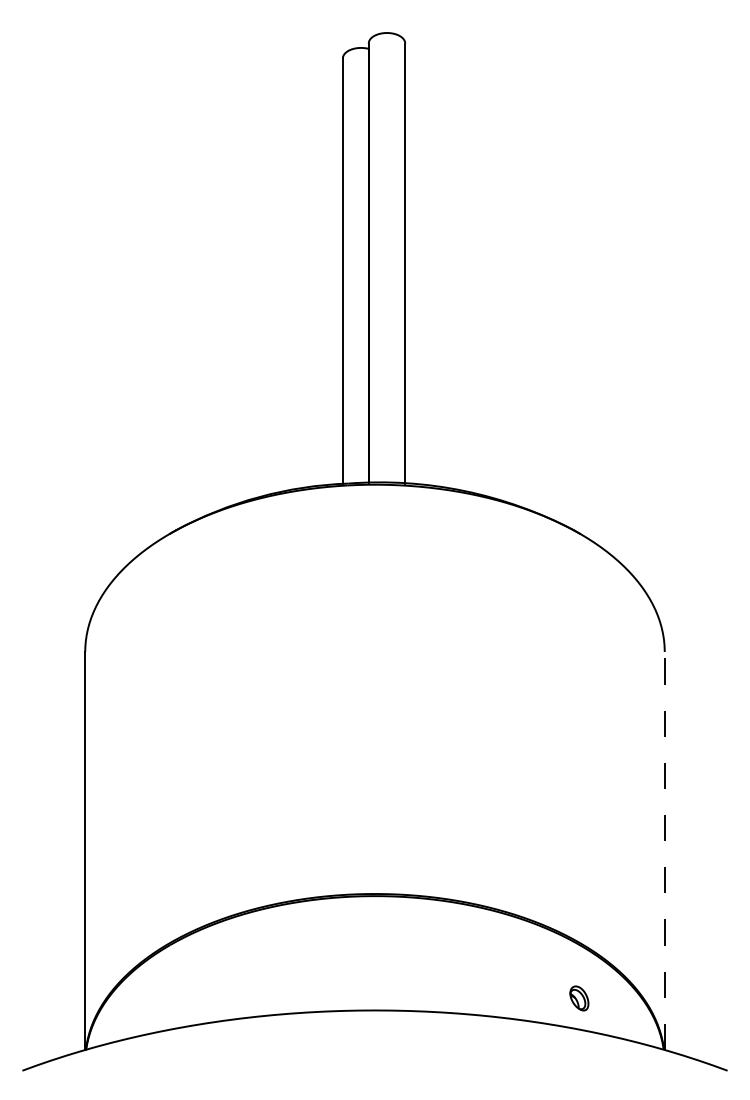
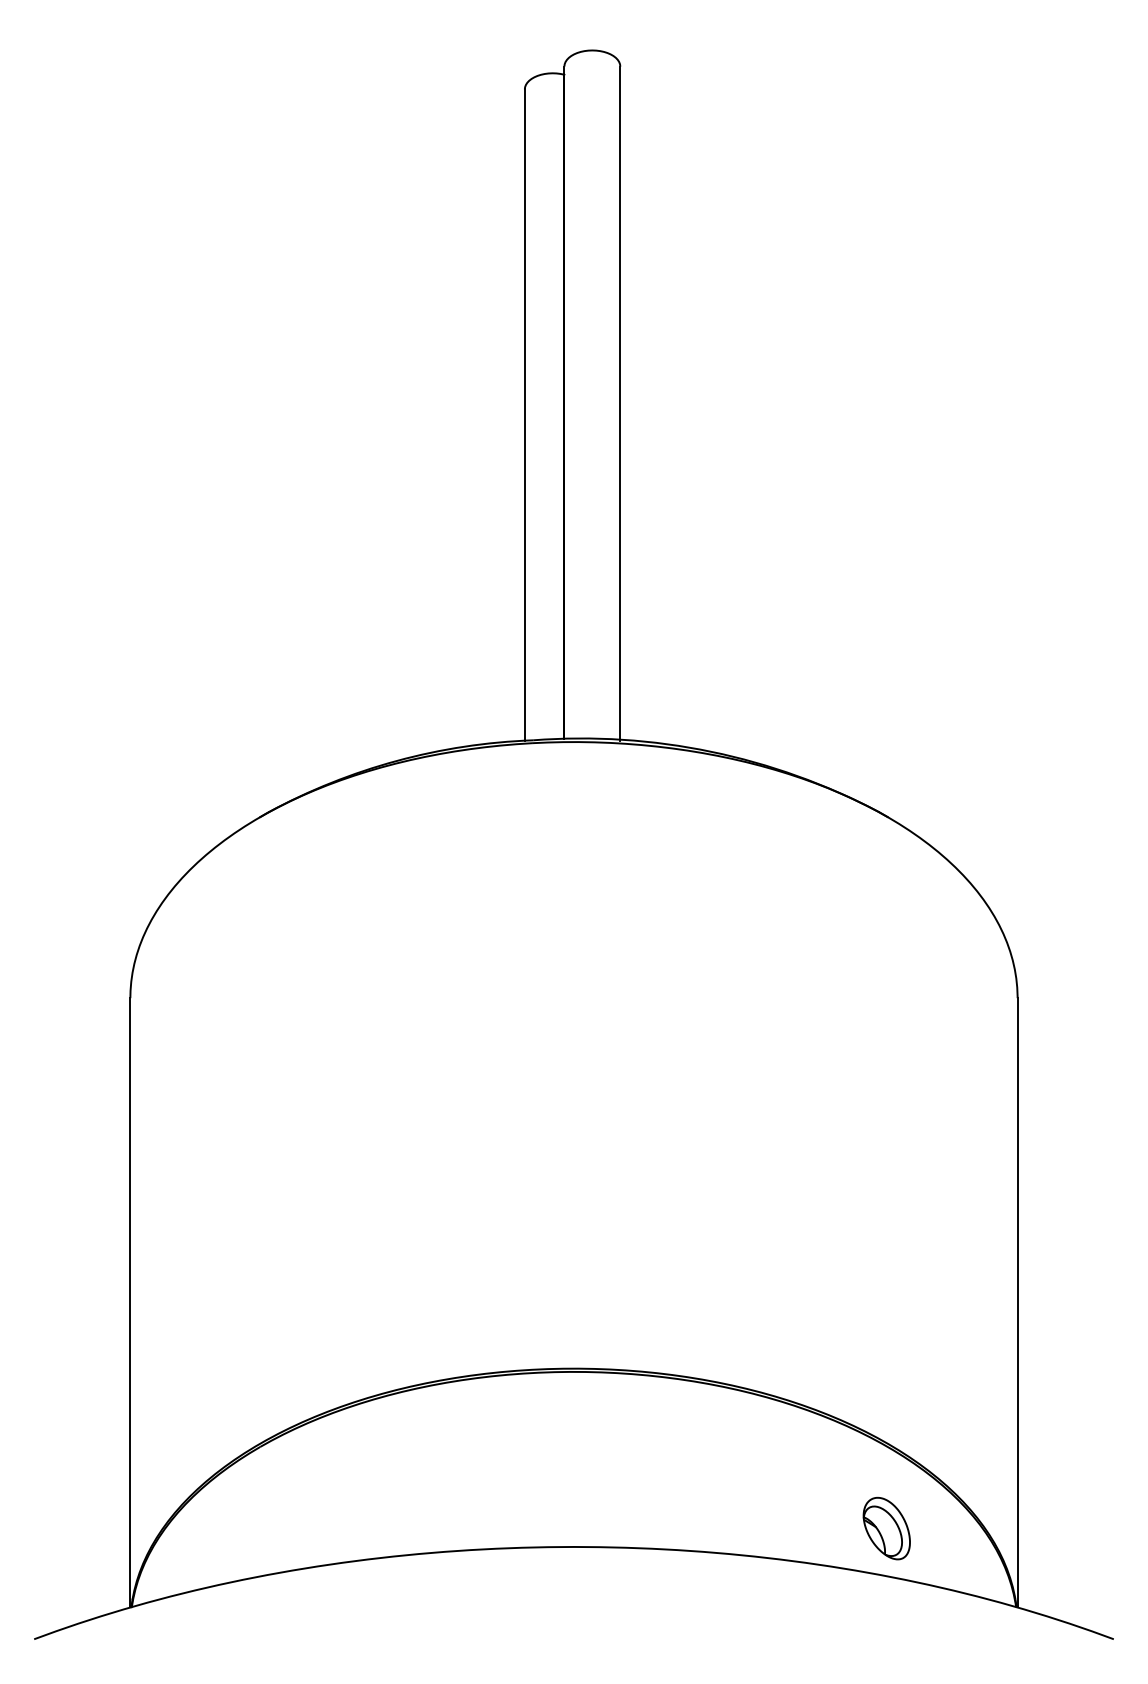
line: (664, 851) -> (1017, 1303), dashed -> solid
part: (579, 998) -> (887, 1528), size x1.67

